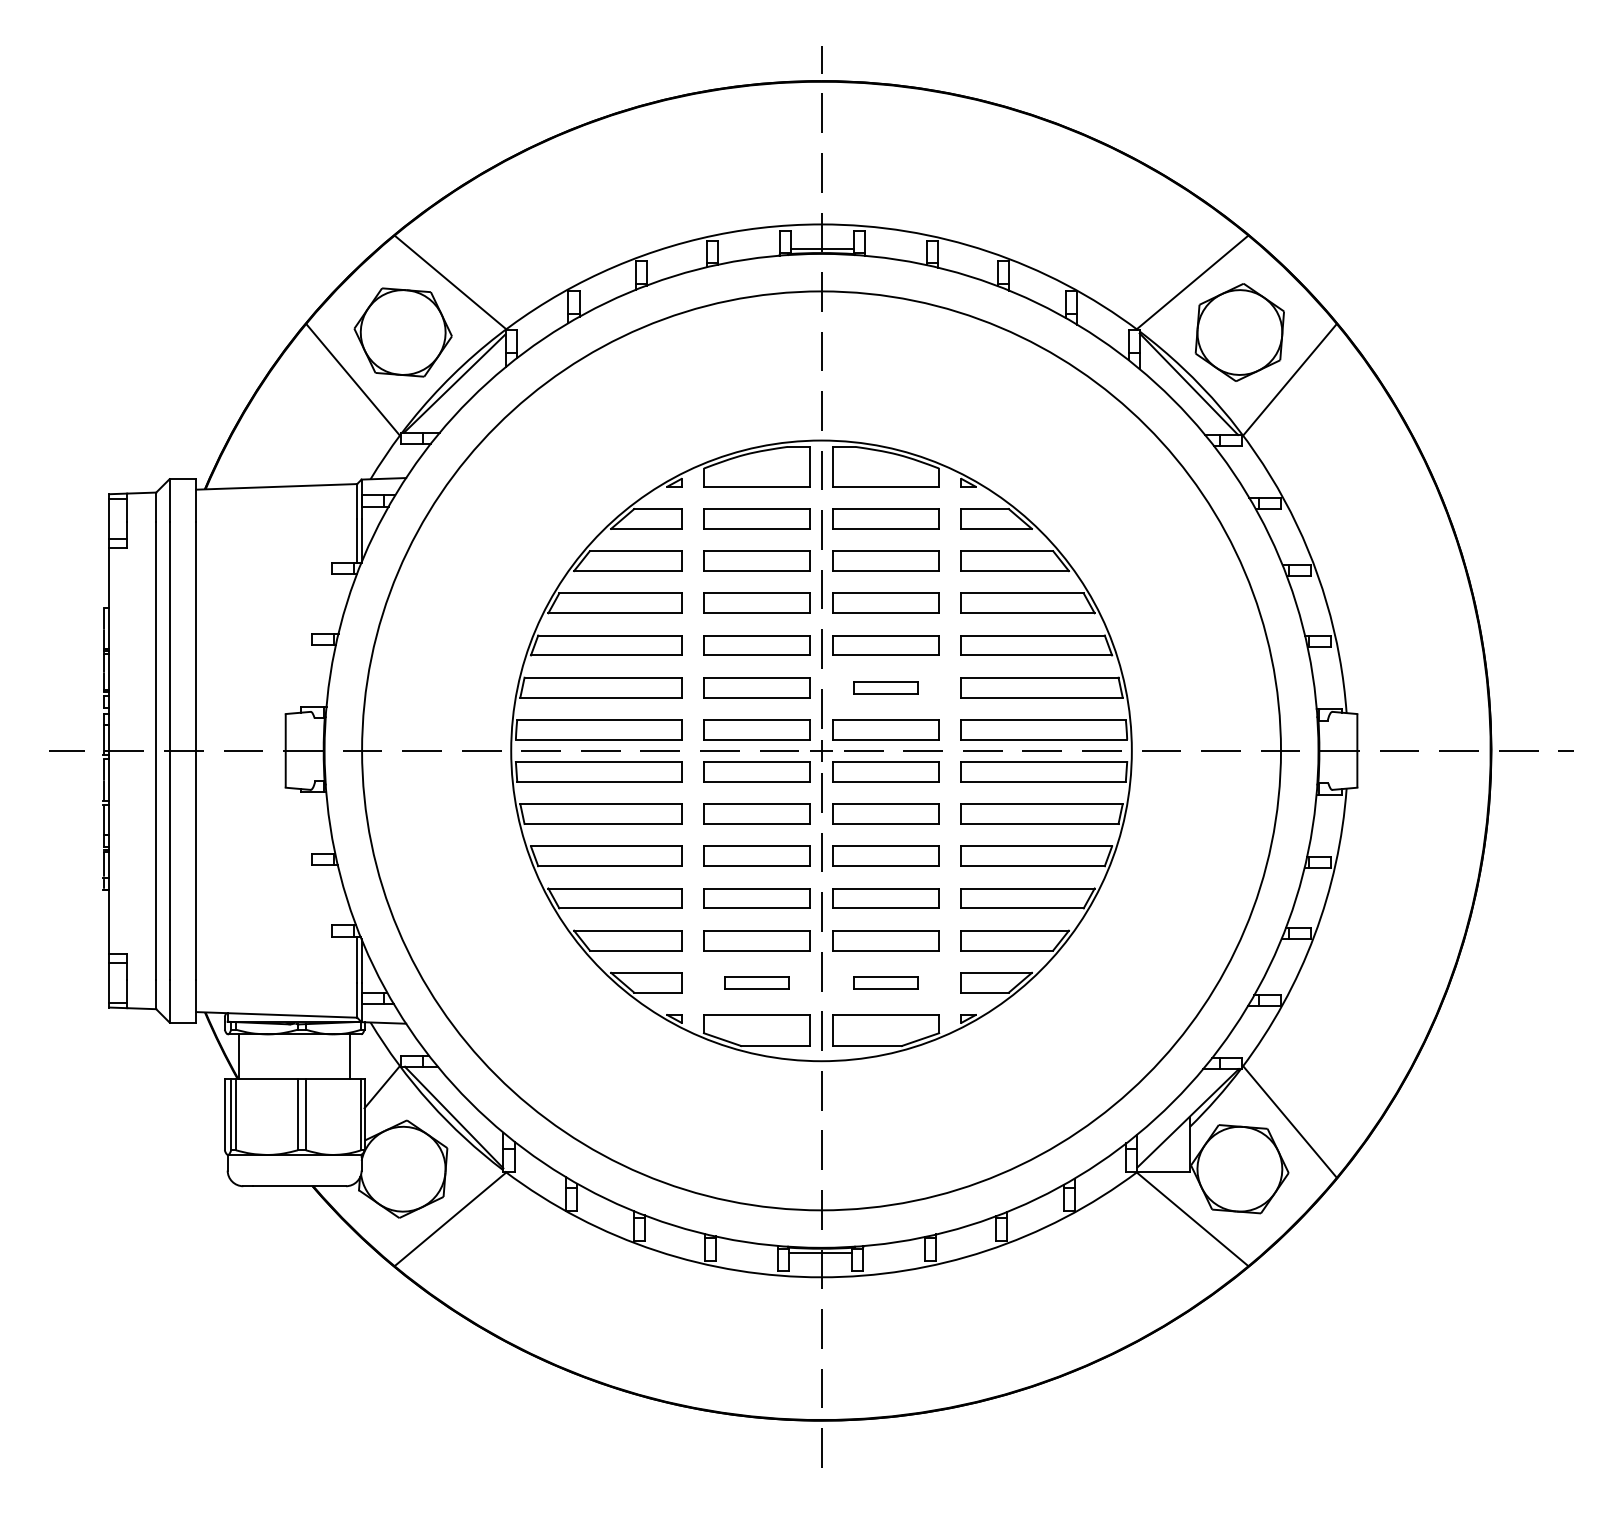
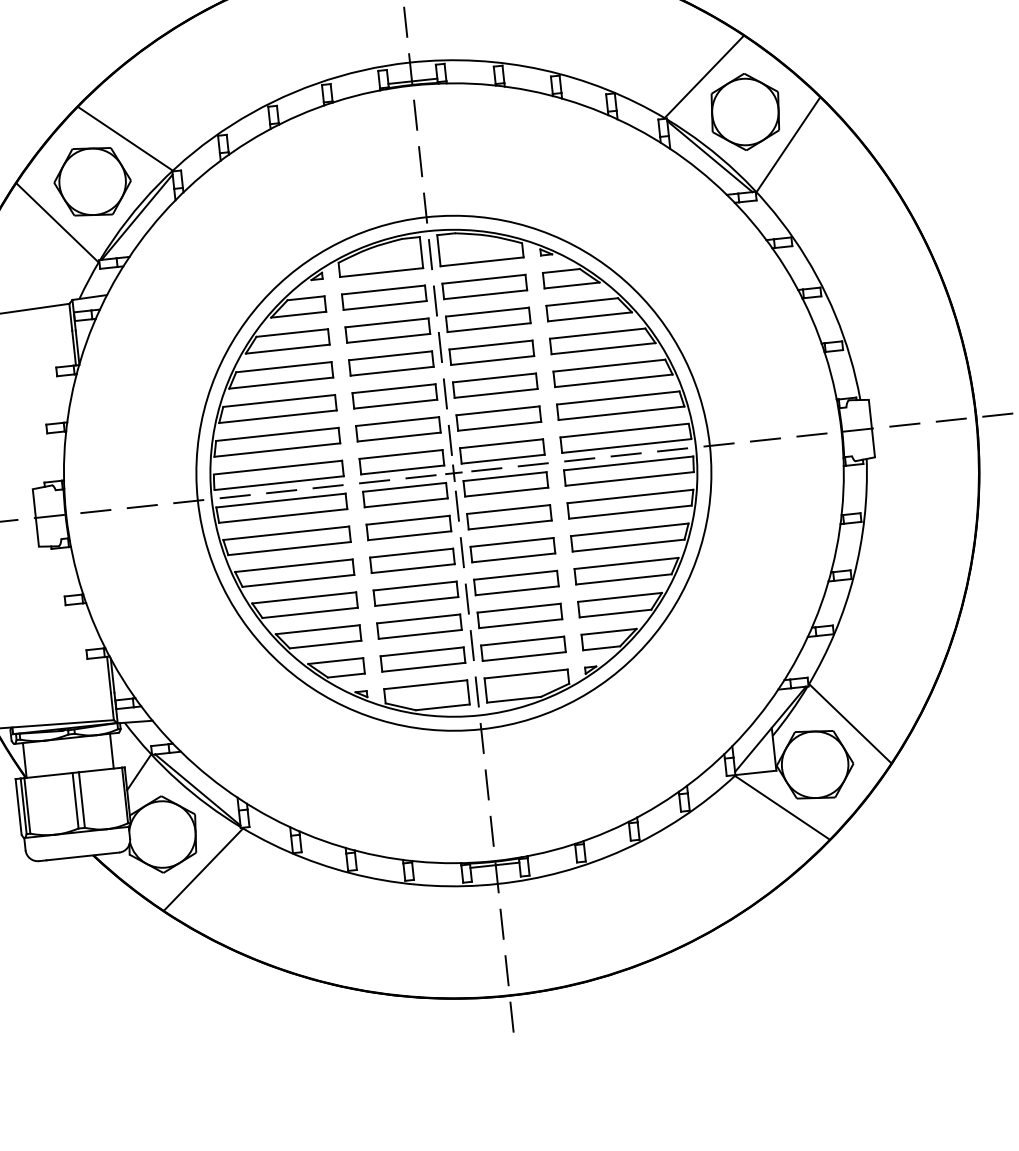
part: (885, 687) -> (498, 418), size x1.67
circle: (821, 750) -> (453, 472), size x0.71
part: (756, 982) -> (422, 659), size x1.67
part: (885, 982) -> (523, 648), size x1.67

